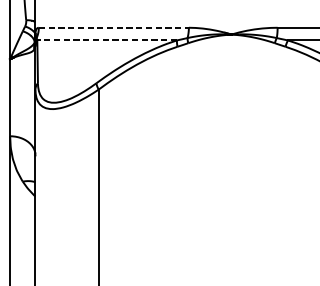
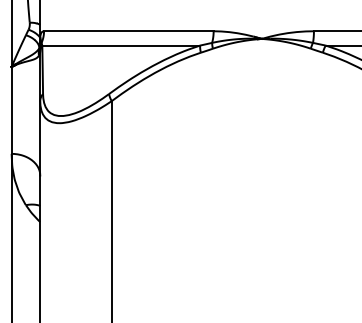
line: (113, 27) -> (128, 31), dashed -> solid
line: (107, 40) -> (121, 45), dashed -> solid

